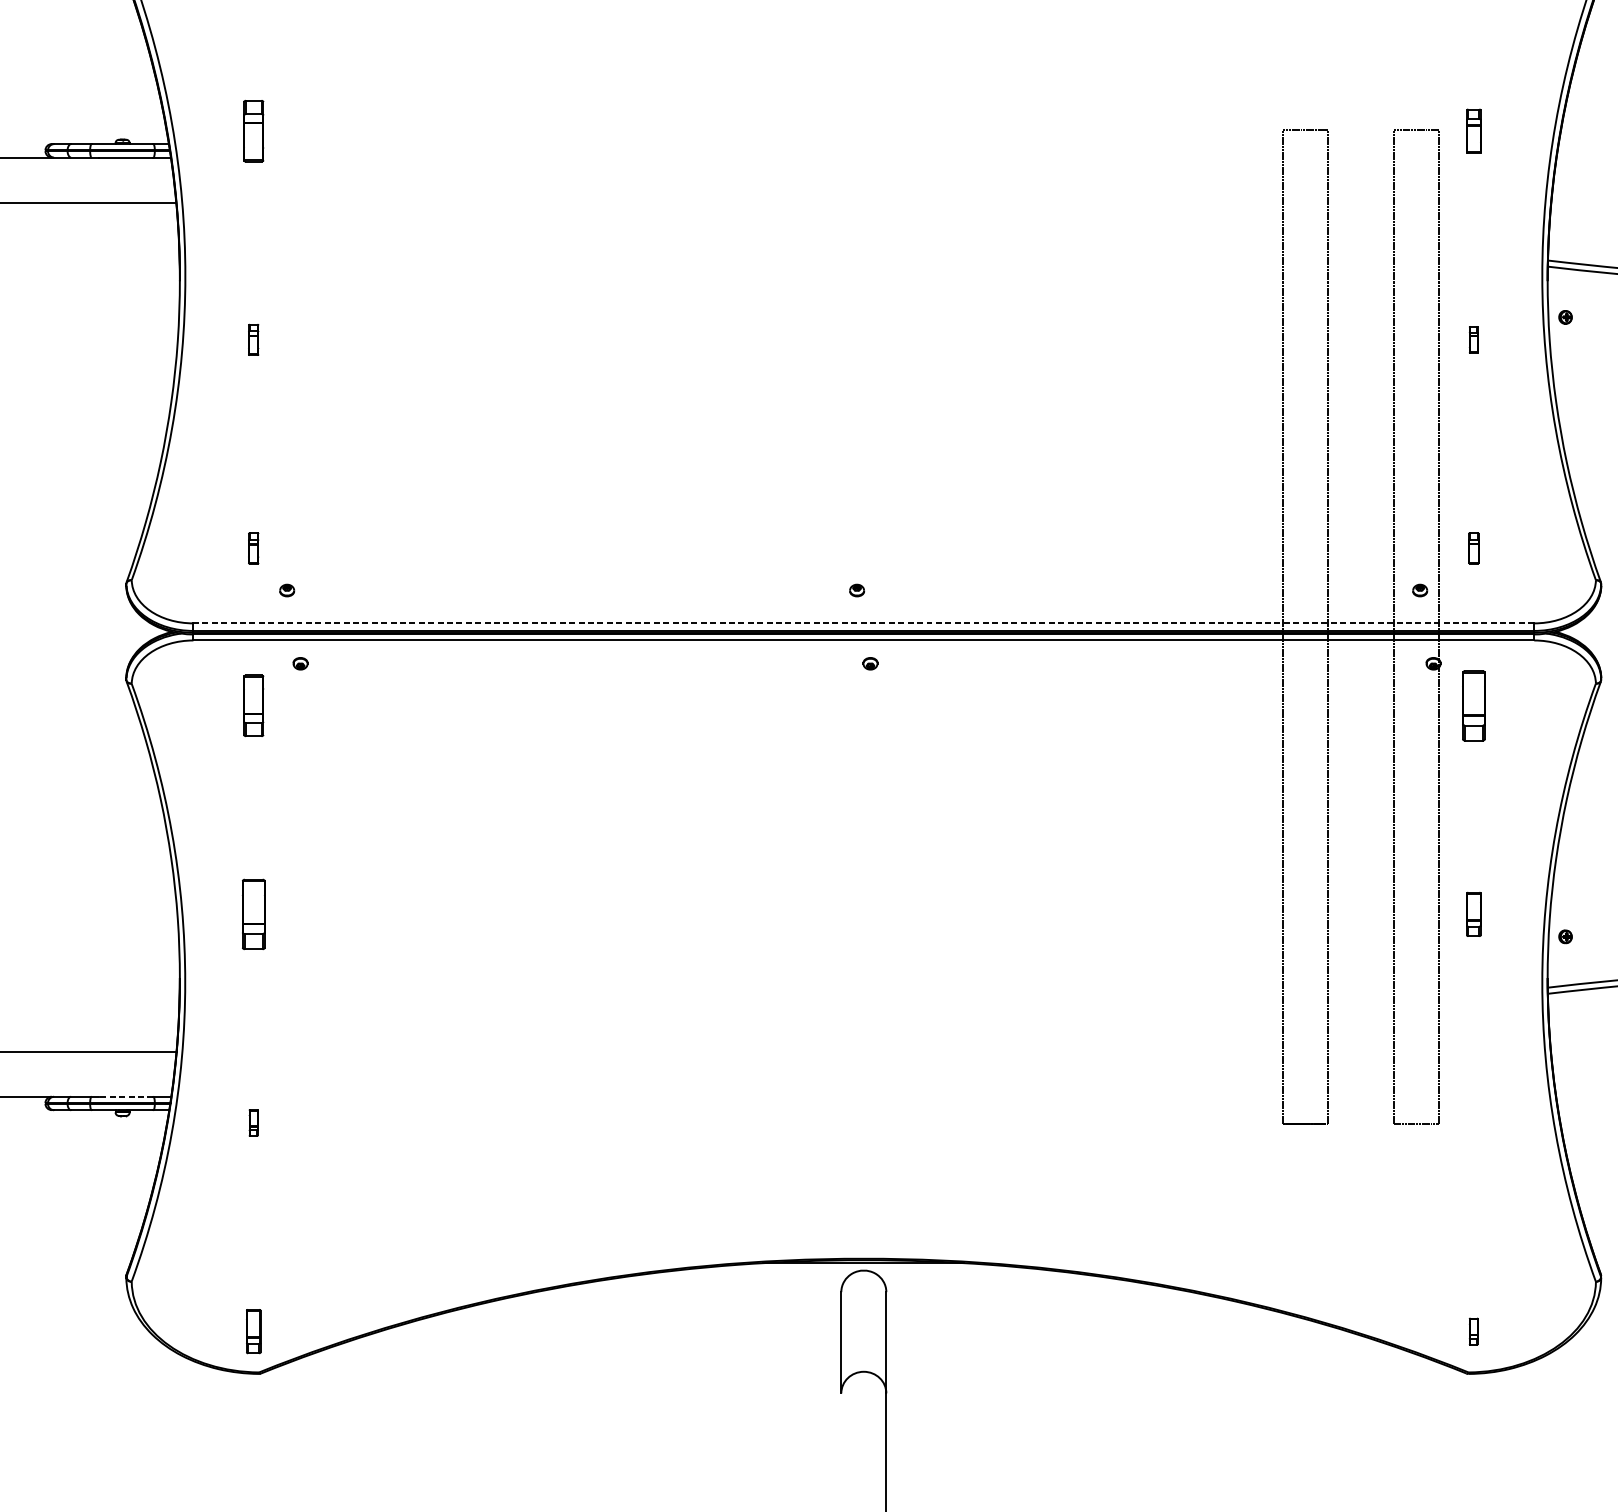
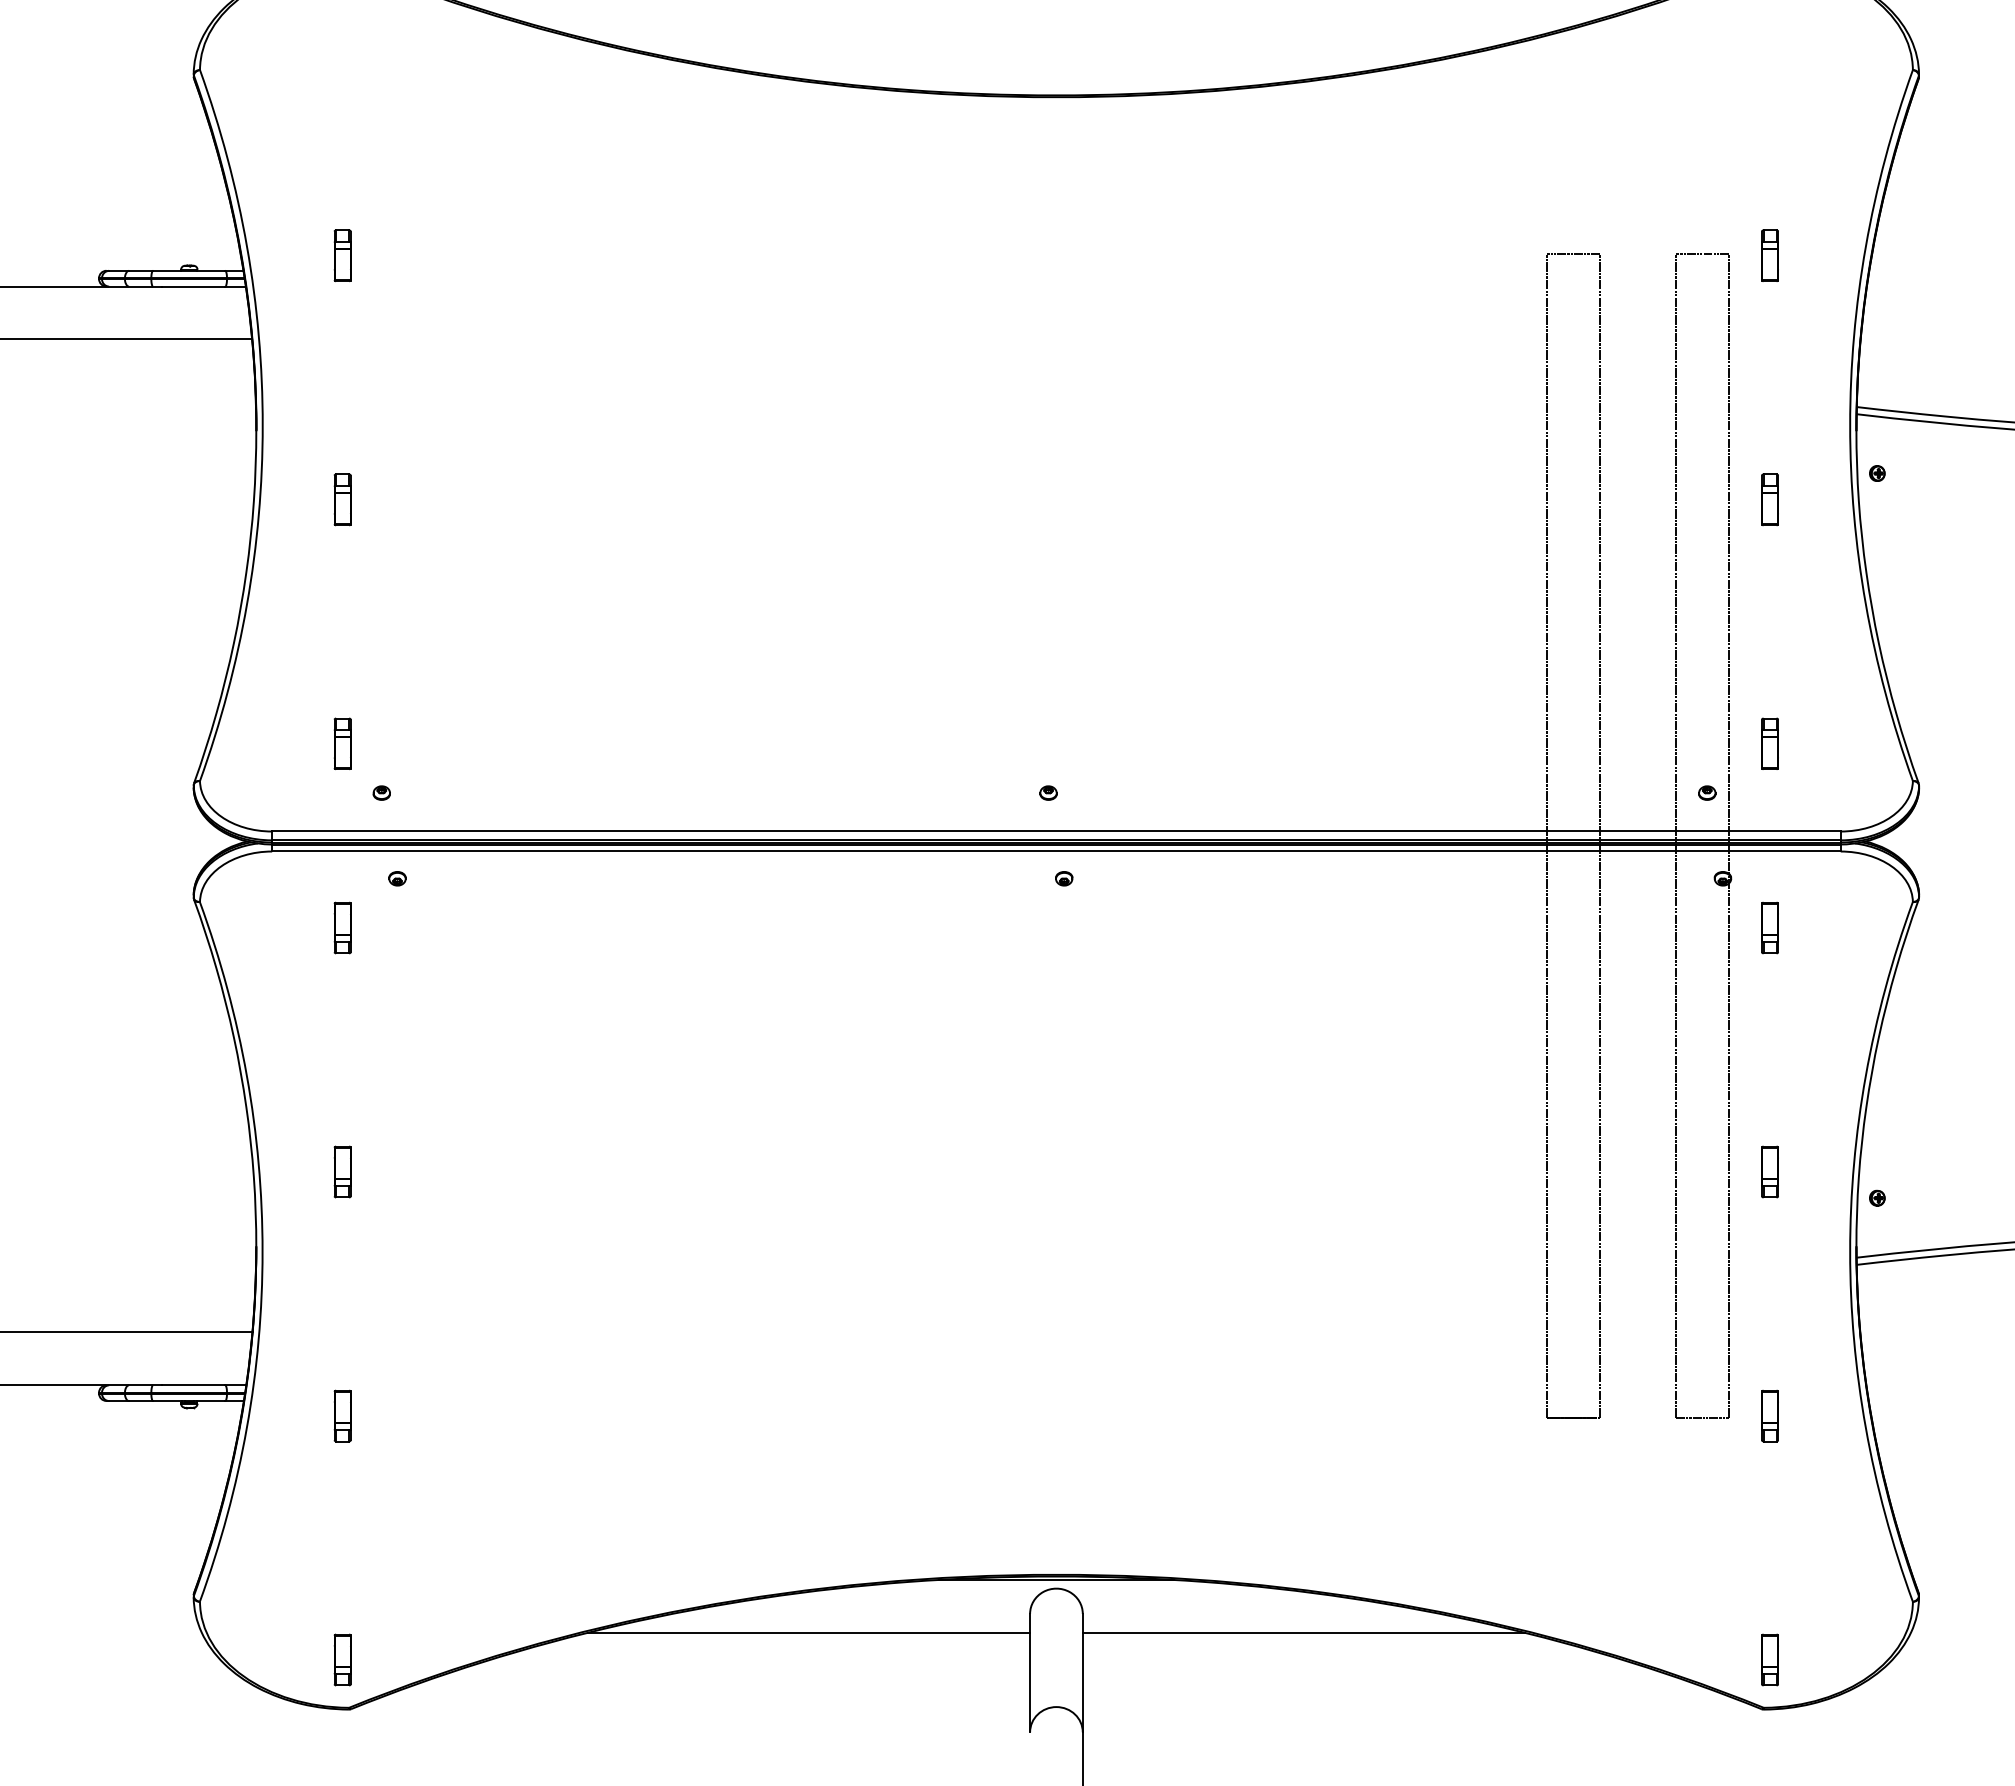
part: (253, 130) -> (342, 255), size x0.71
part: (253, 339) -> (342, 499), size x1.43
part: (1473, 339) -> (1769, 499), size x1.67
part: (253, 548) -> (342, 743), size x1.43
part: (1473, 548) -> (1769, 743), size x1.43
line: (863, 623) -> (1055, 831), dashed -> solid
part: (253, 705) -> (342, 927), size x0.71
part: (1473, 705) -> (1769, 927), size x0.62
part: (253, 913) -> (342, 1171), size x0.62
line: (126, 1096) -> (193, 1385), dashed -> solid
part: (253, 1122) -> (342, 1415), size x1.67
part: (1473, 1122) -> (1769, 1415), added
line: (651, 1308) -> (808, 1632), added
line: (1075, 1308) -> (1303, 1632), added
part: (1473, 1331) -> (1769, 1659), size x1.67

